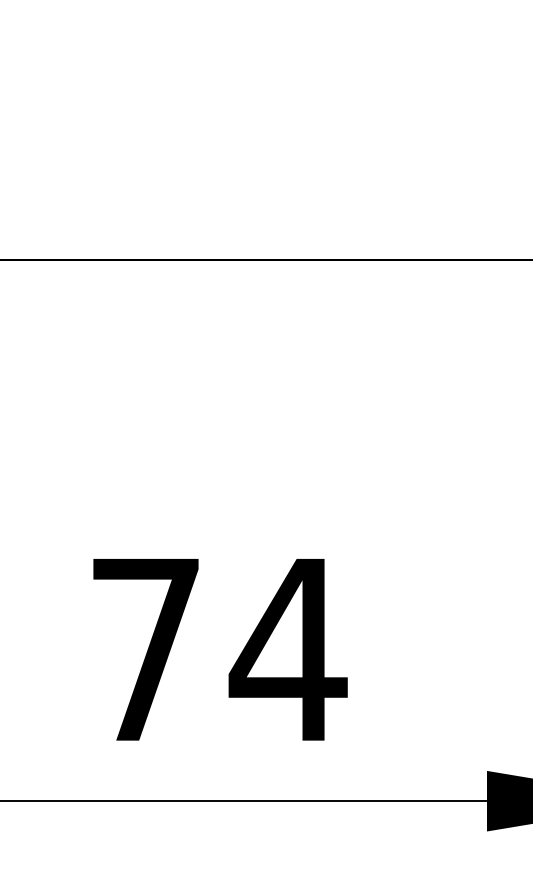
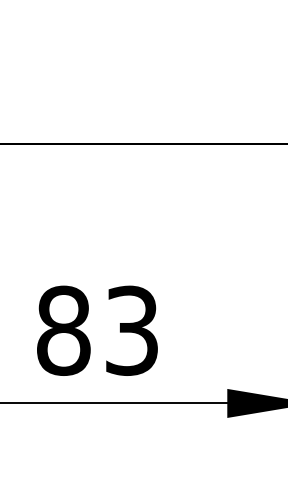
text: (218, 649) -> (98, 330), 74 -> 83

